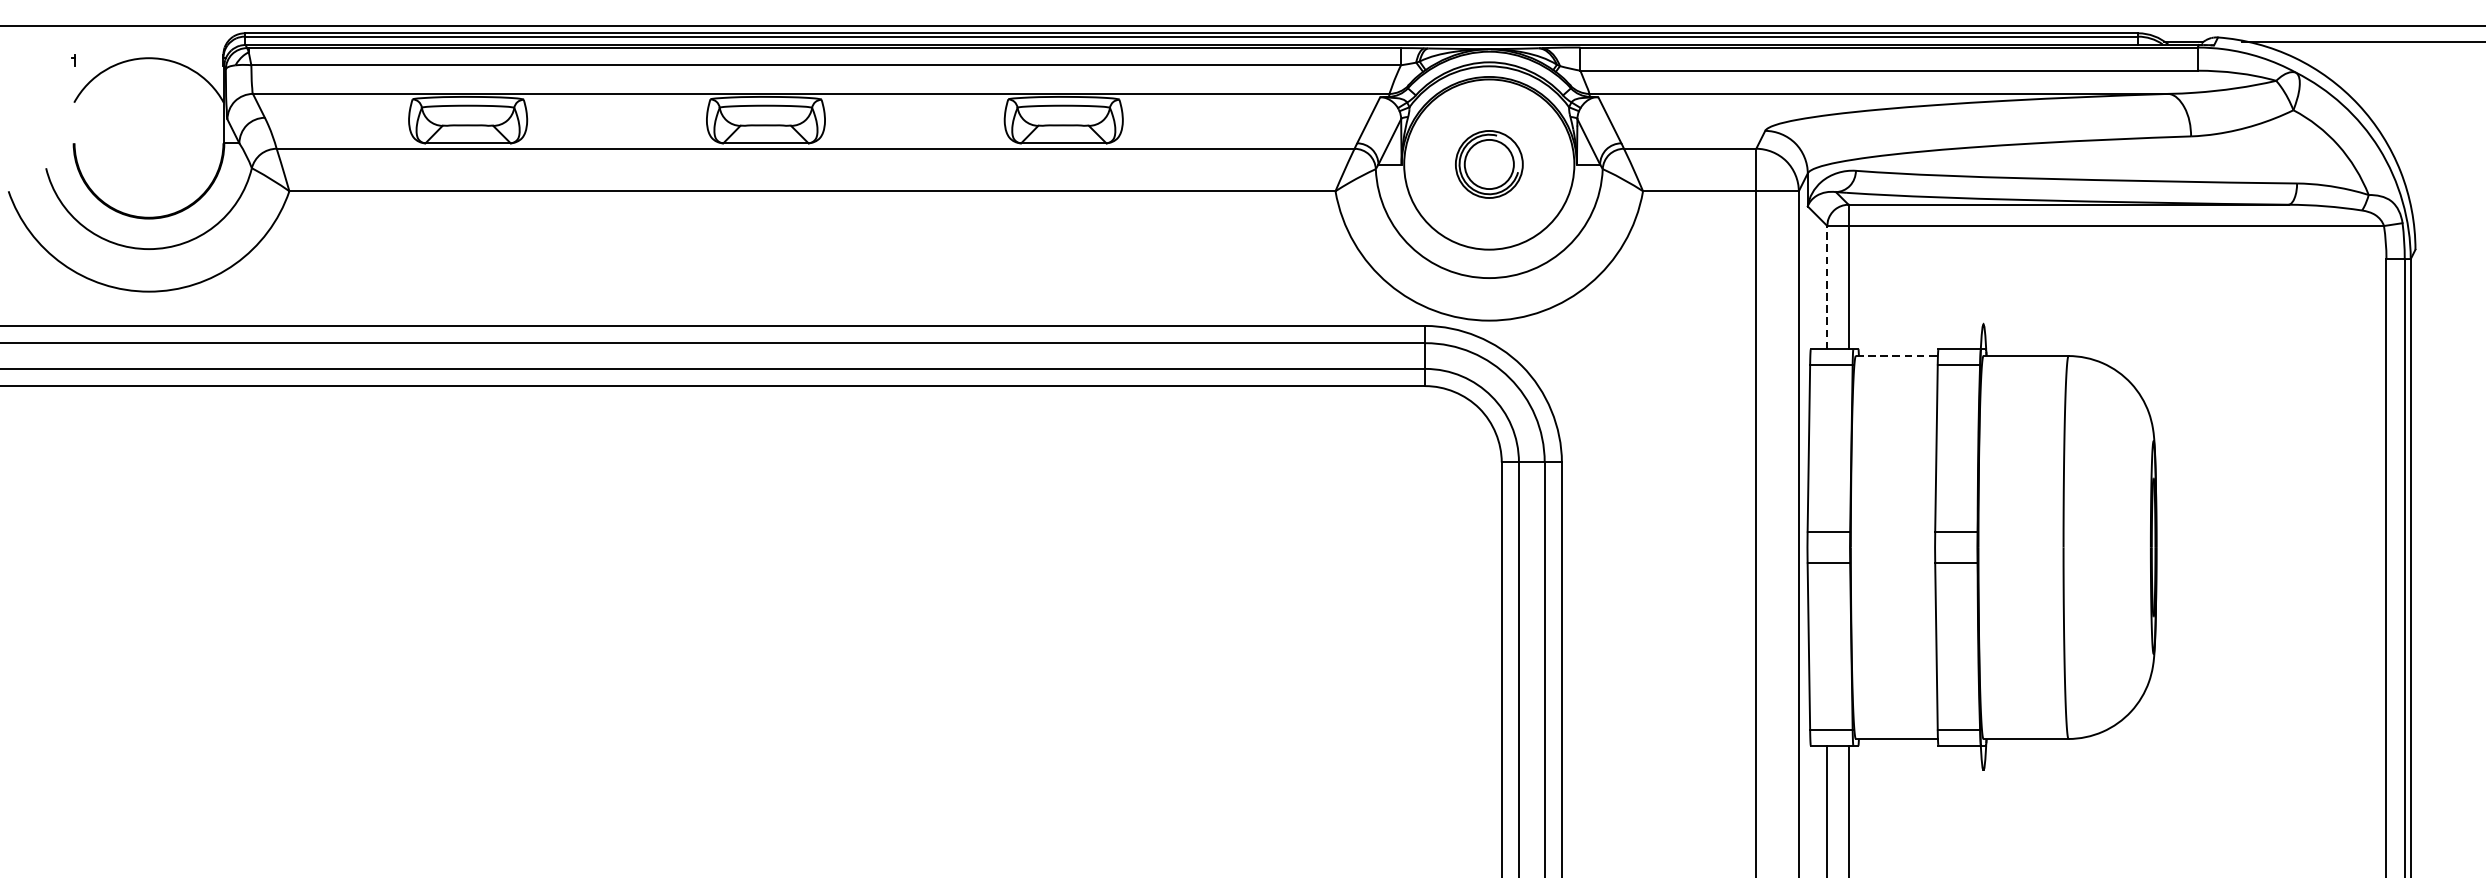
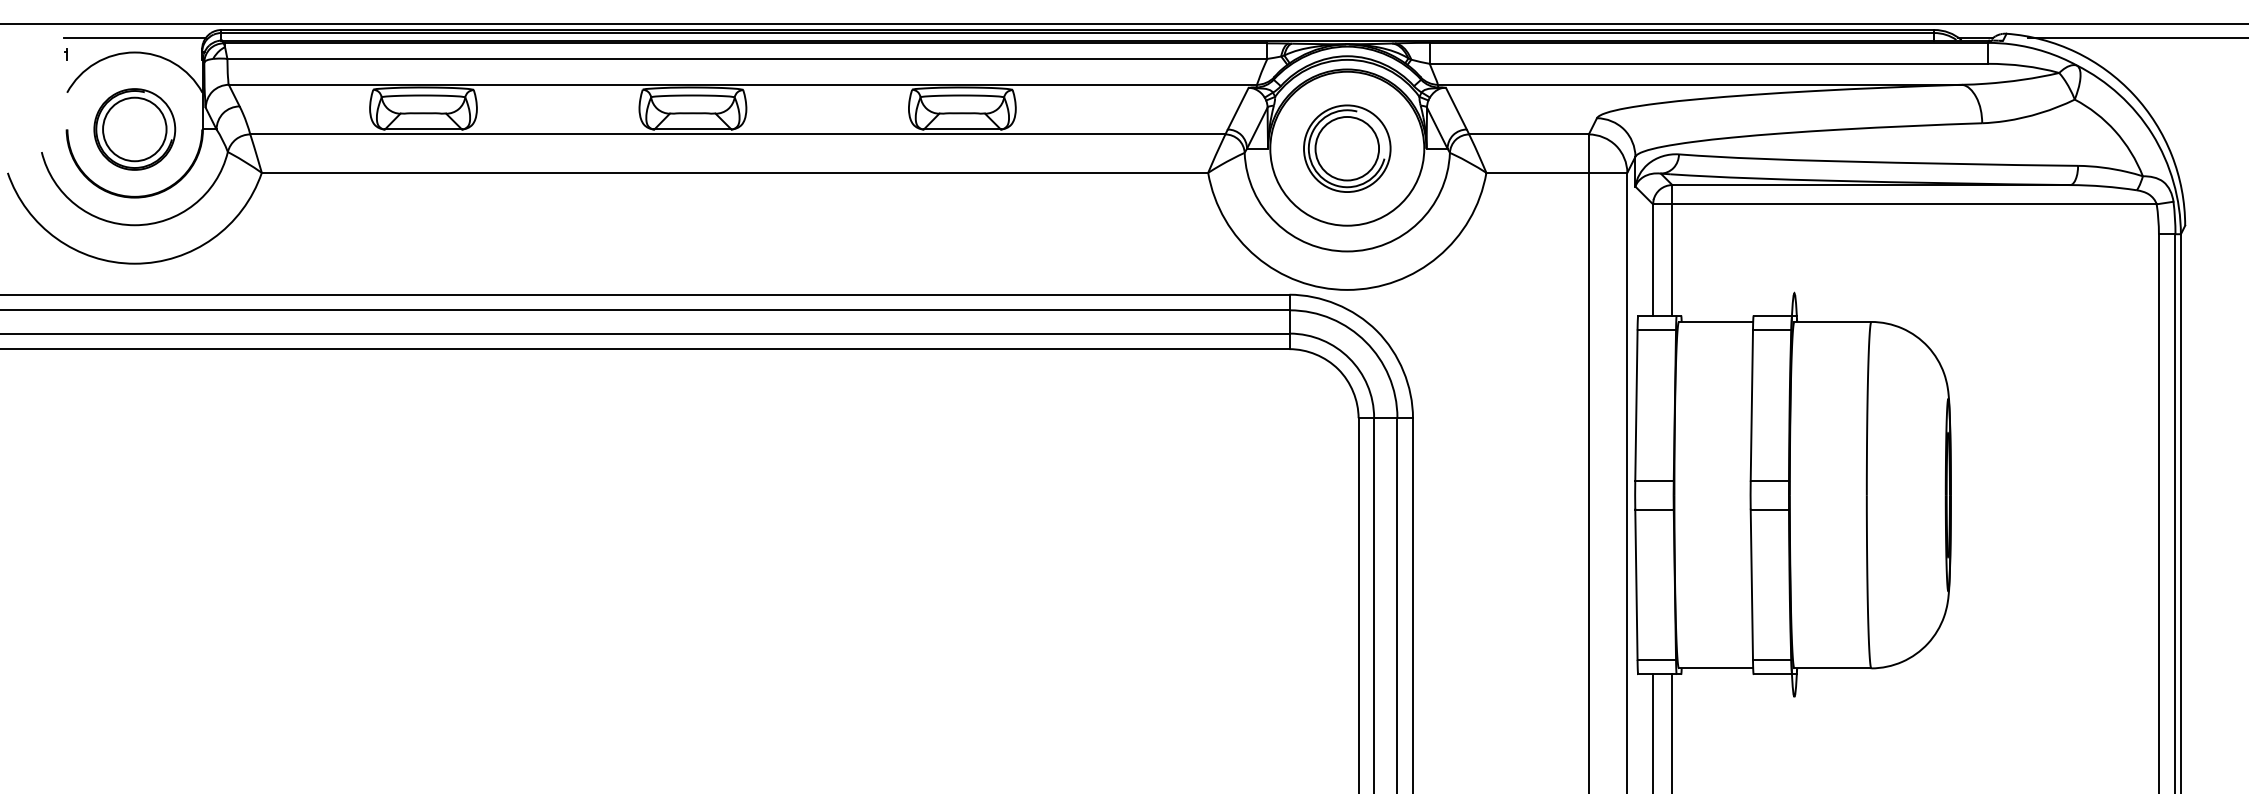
line: (148, 42) -> (134, 38), added
part: (148, 143) -> (134, 129), added
part: (1489, 164) -> (1347, 148), size x1.43
line: (1827, 288) -> (1653, 260), dashed -> solid
line: (1897, 355) -> (1716, 321), dashed -> solid

